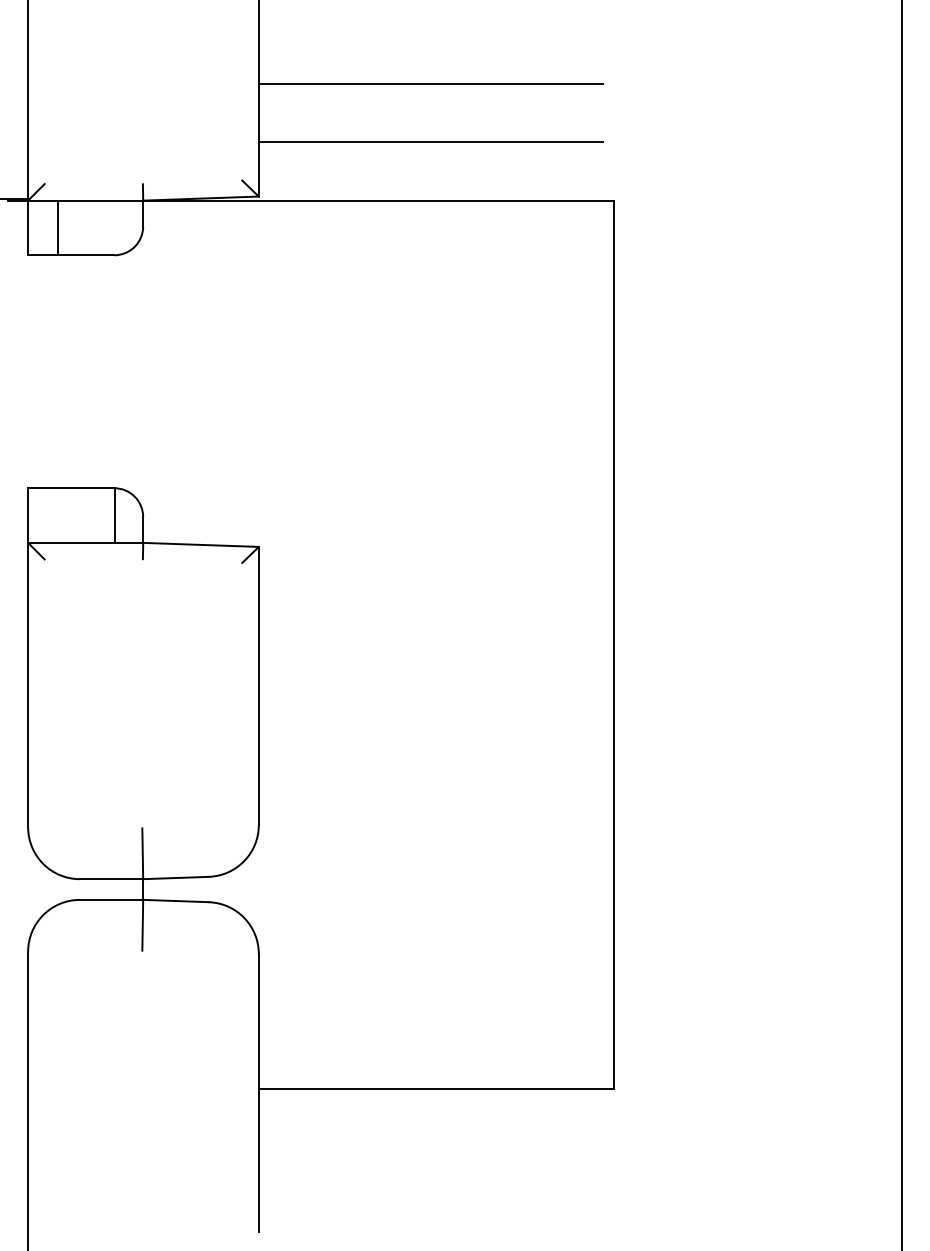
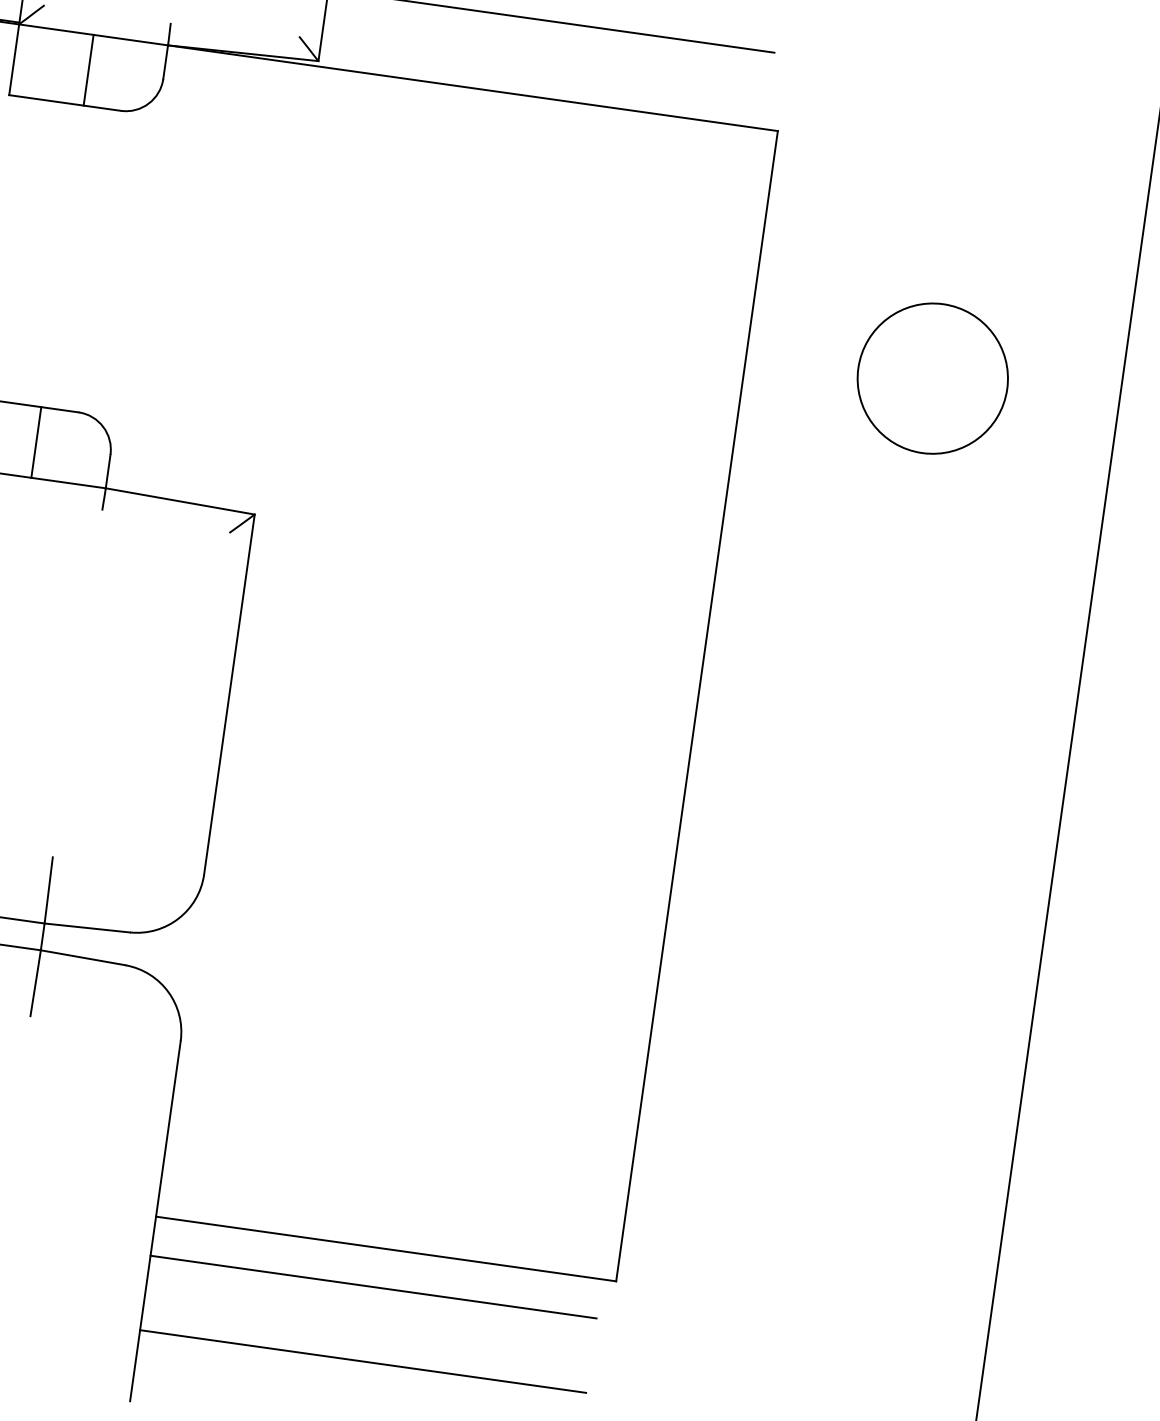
line: (57, 227) -> (88, 69), moved
circle: (757, 371) -> (932, 378), added
line: (114, 515) -> (36, 442), moved
line: (430, 1119) -> (372, 1286), added
line: (430, 1177) -> (362, 1361), added

